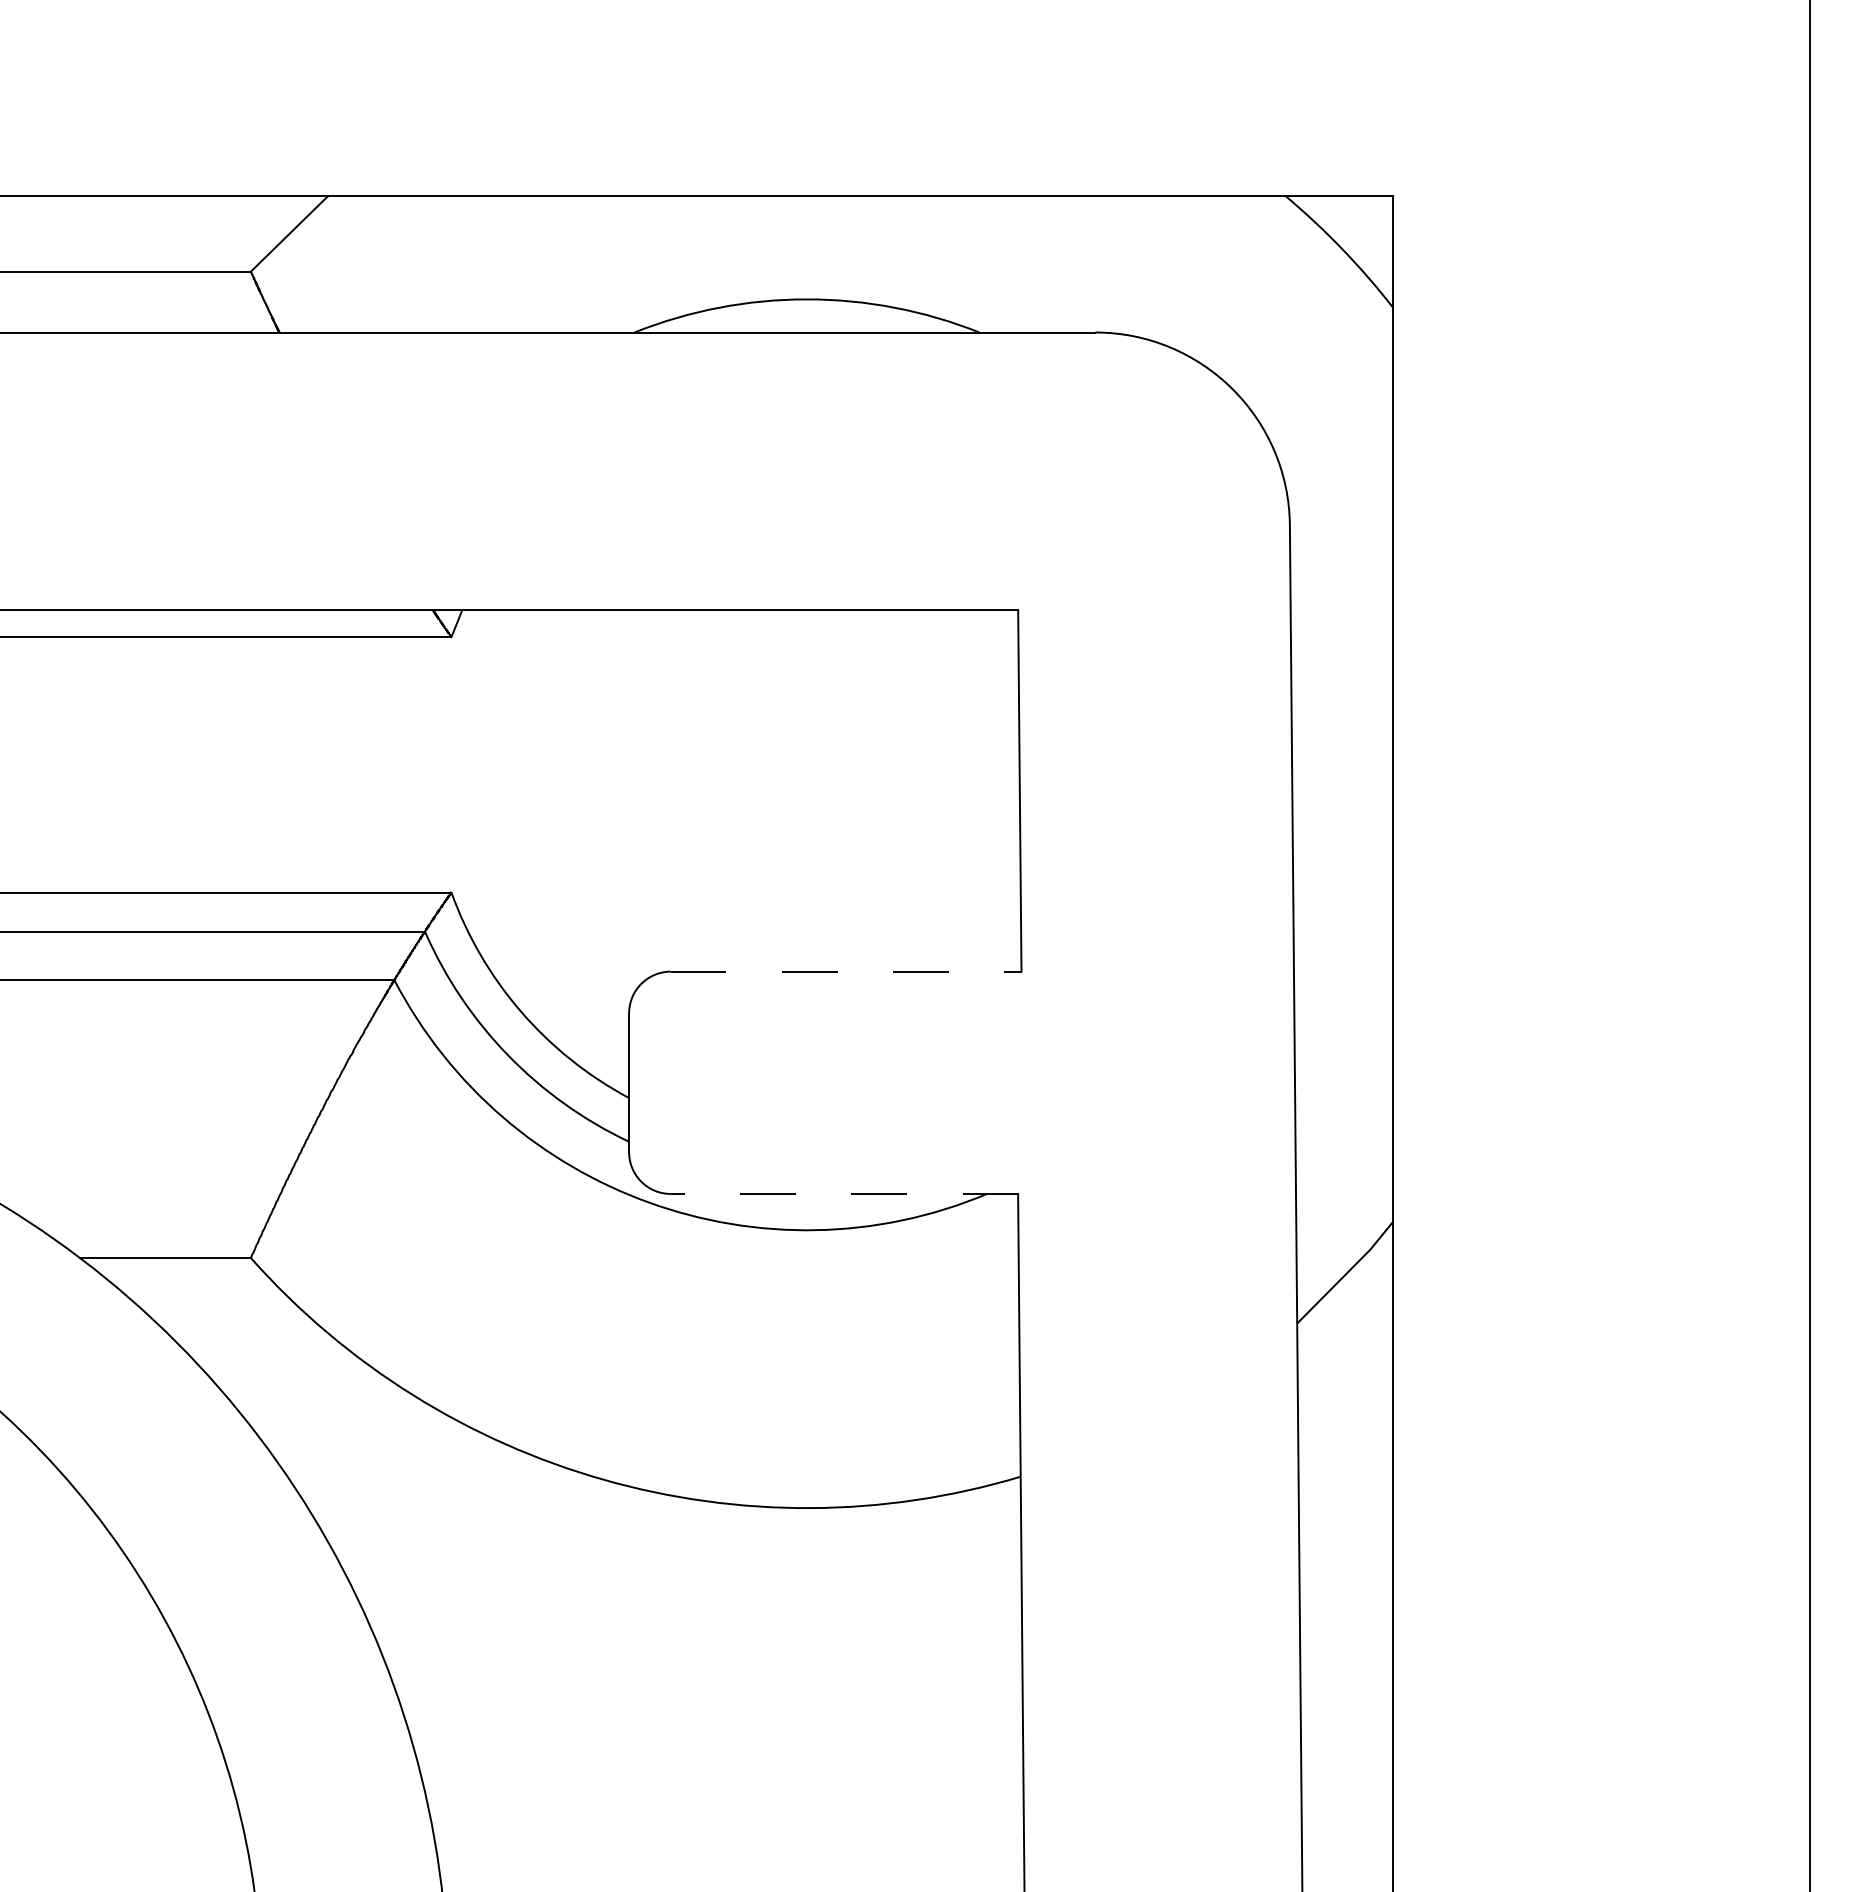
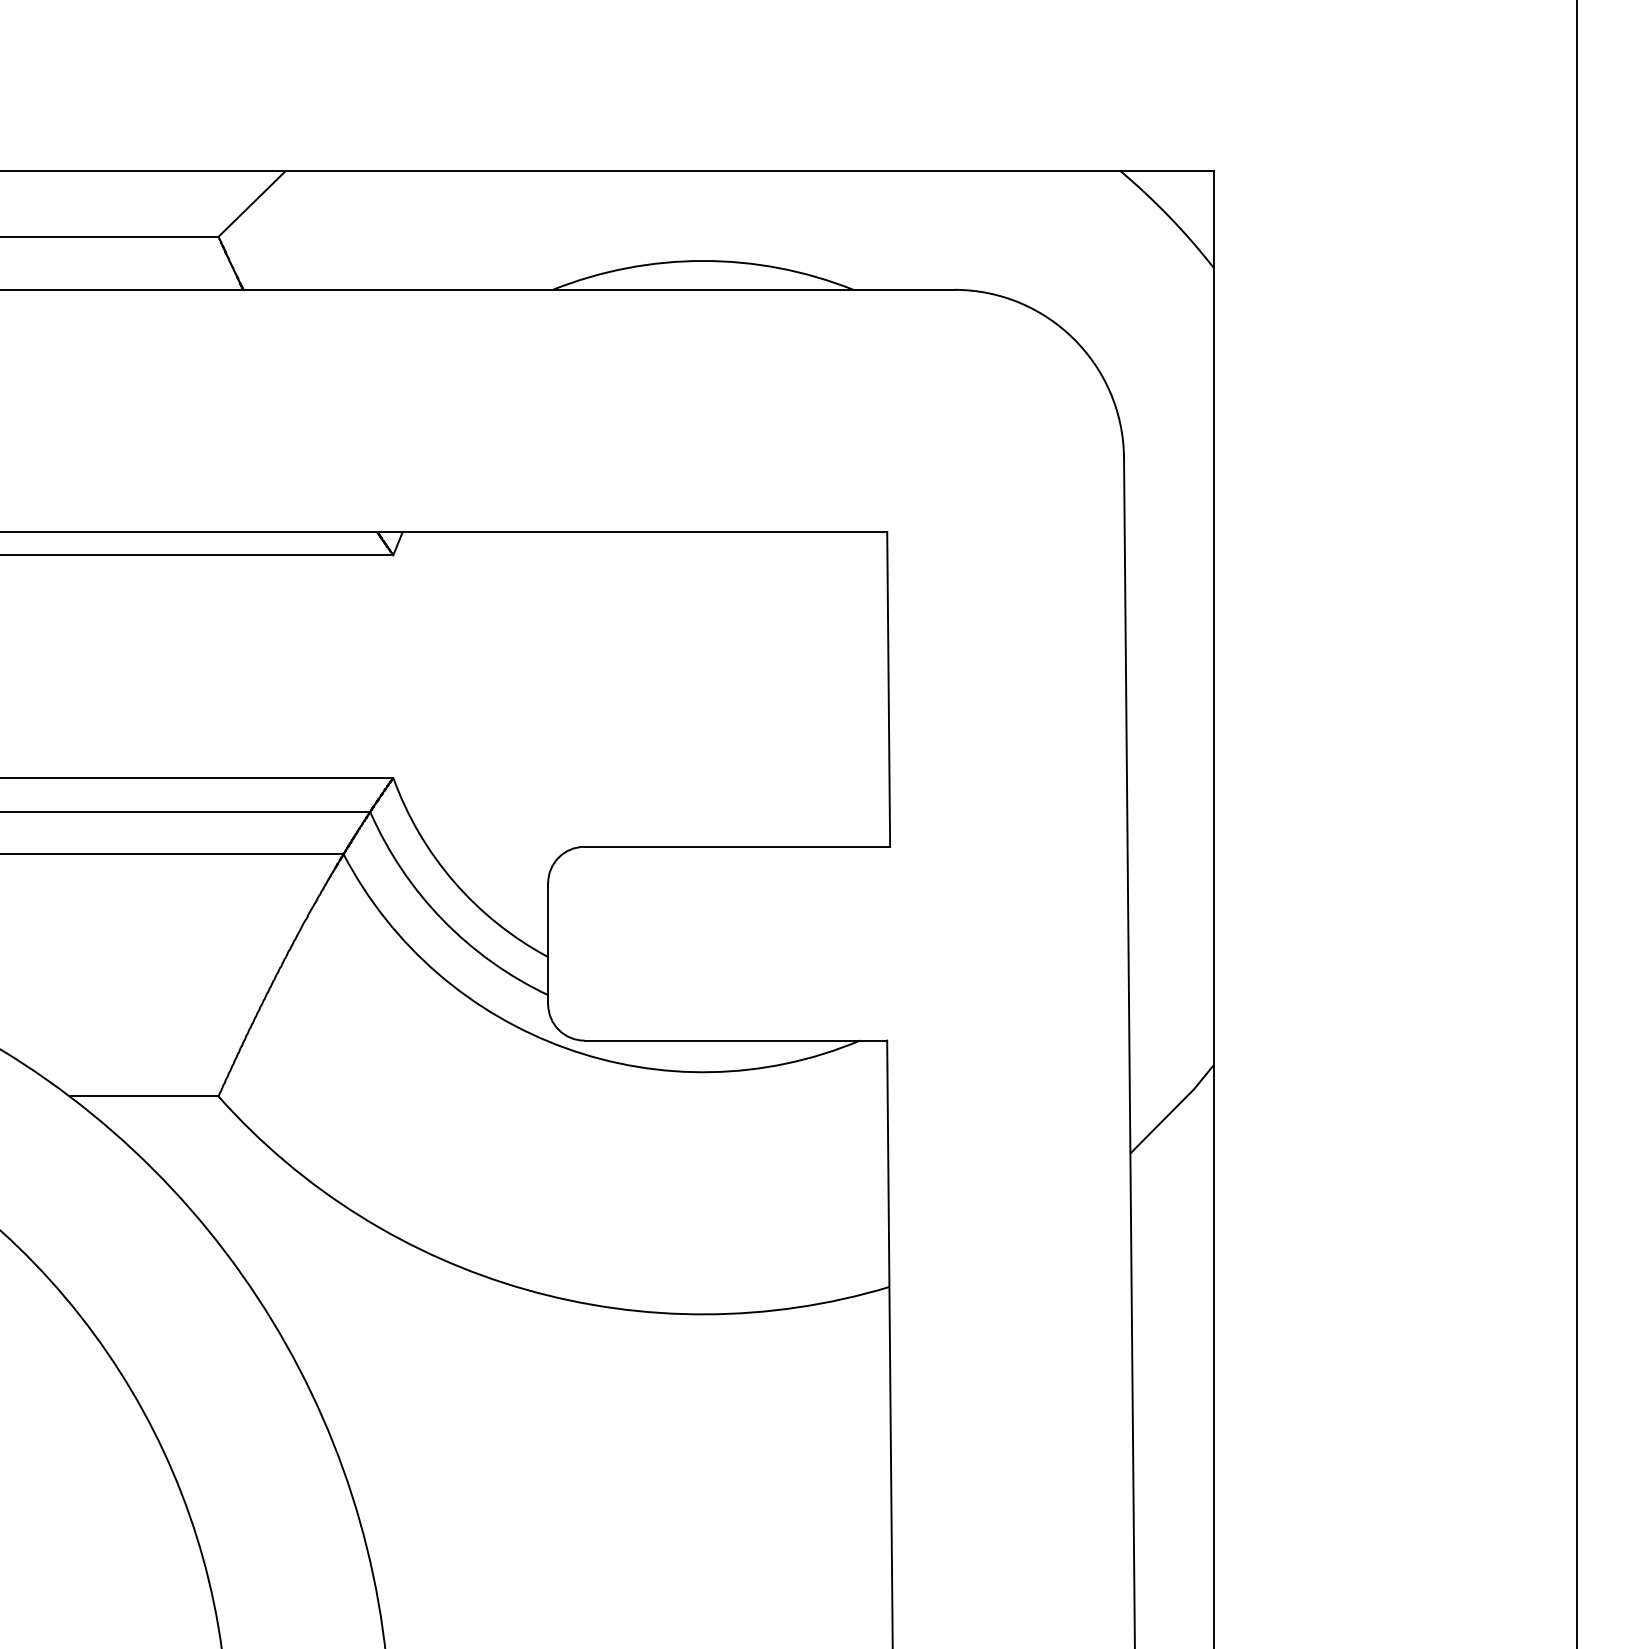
line: (846, 971) -> (737, 846), dashed -> solid
line: (844, 1193) -> (735, 1040), dashed -> solid

